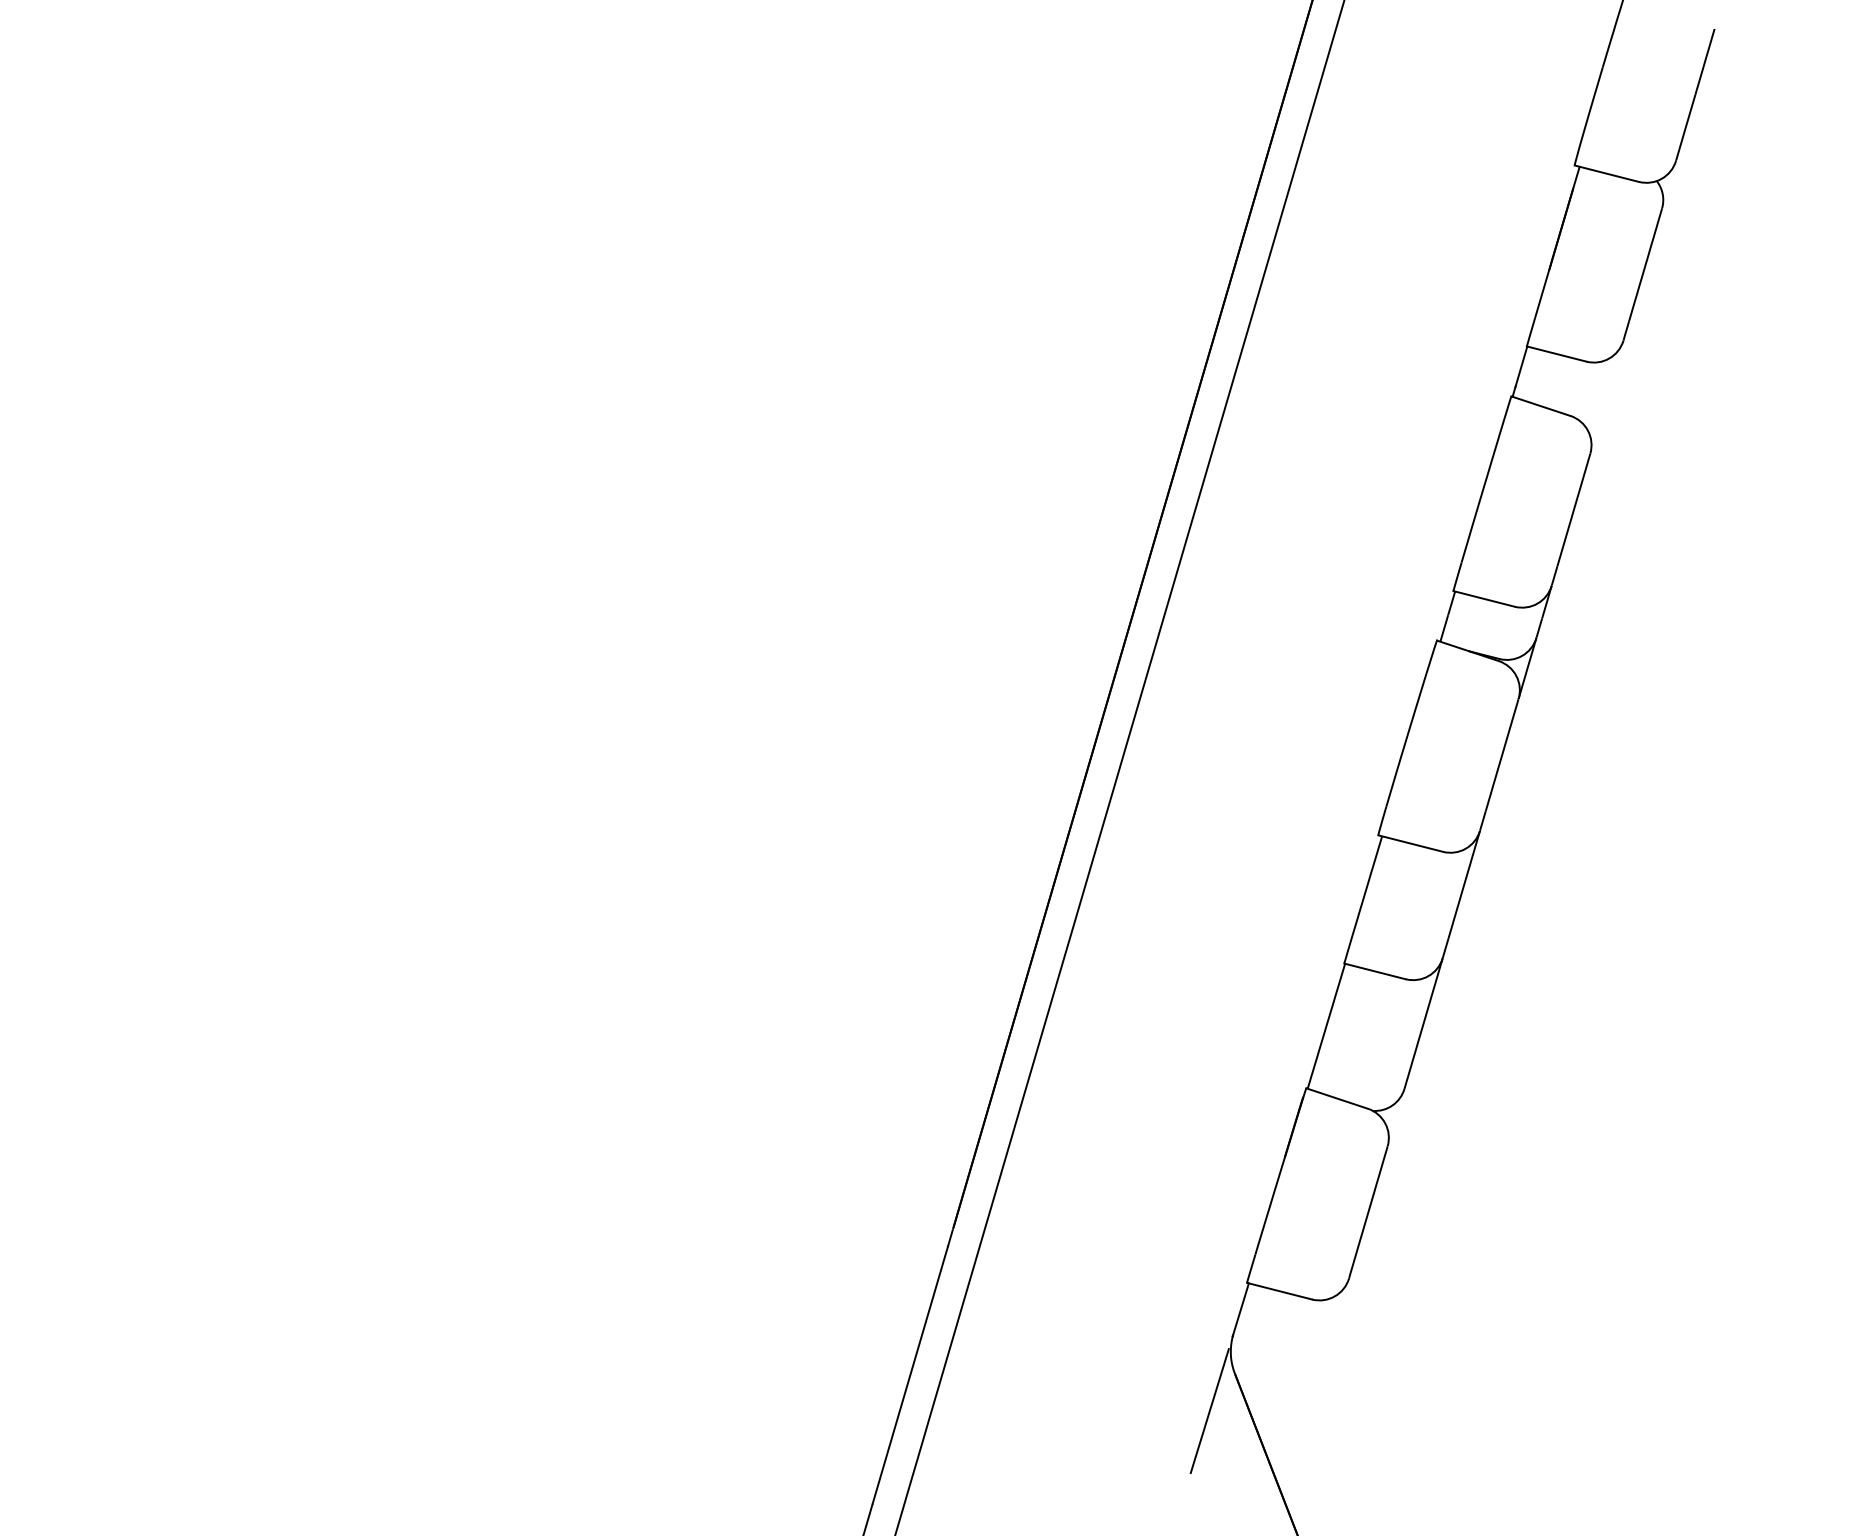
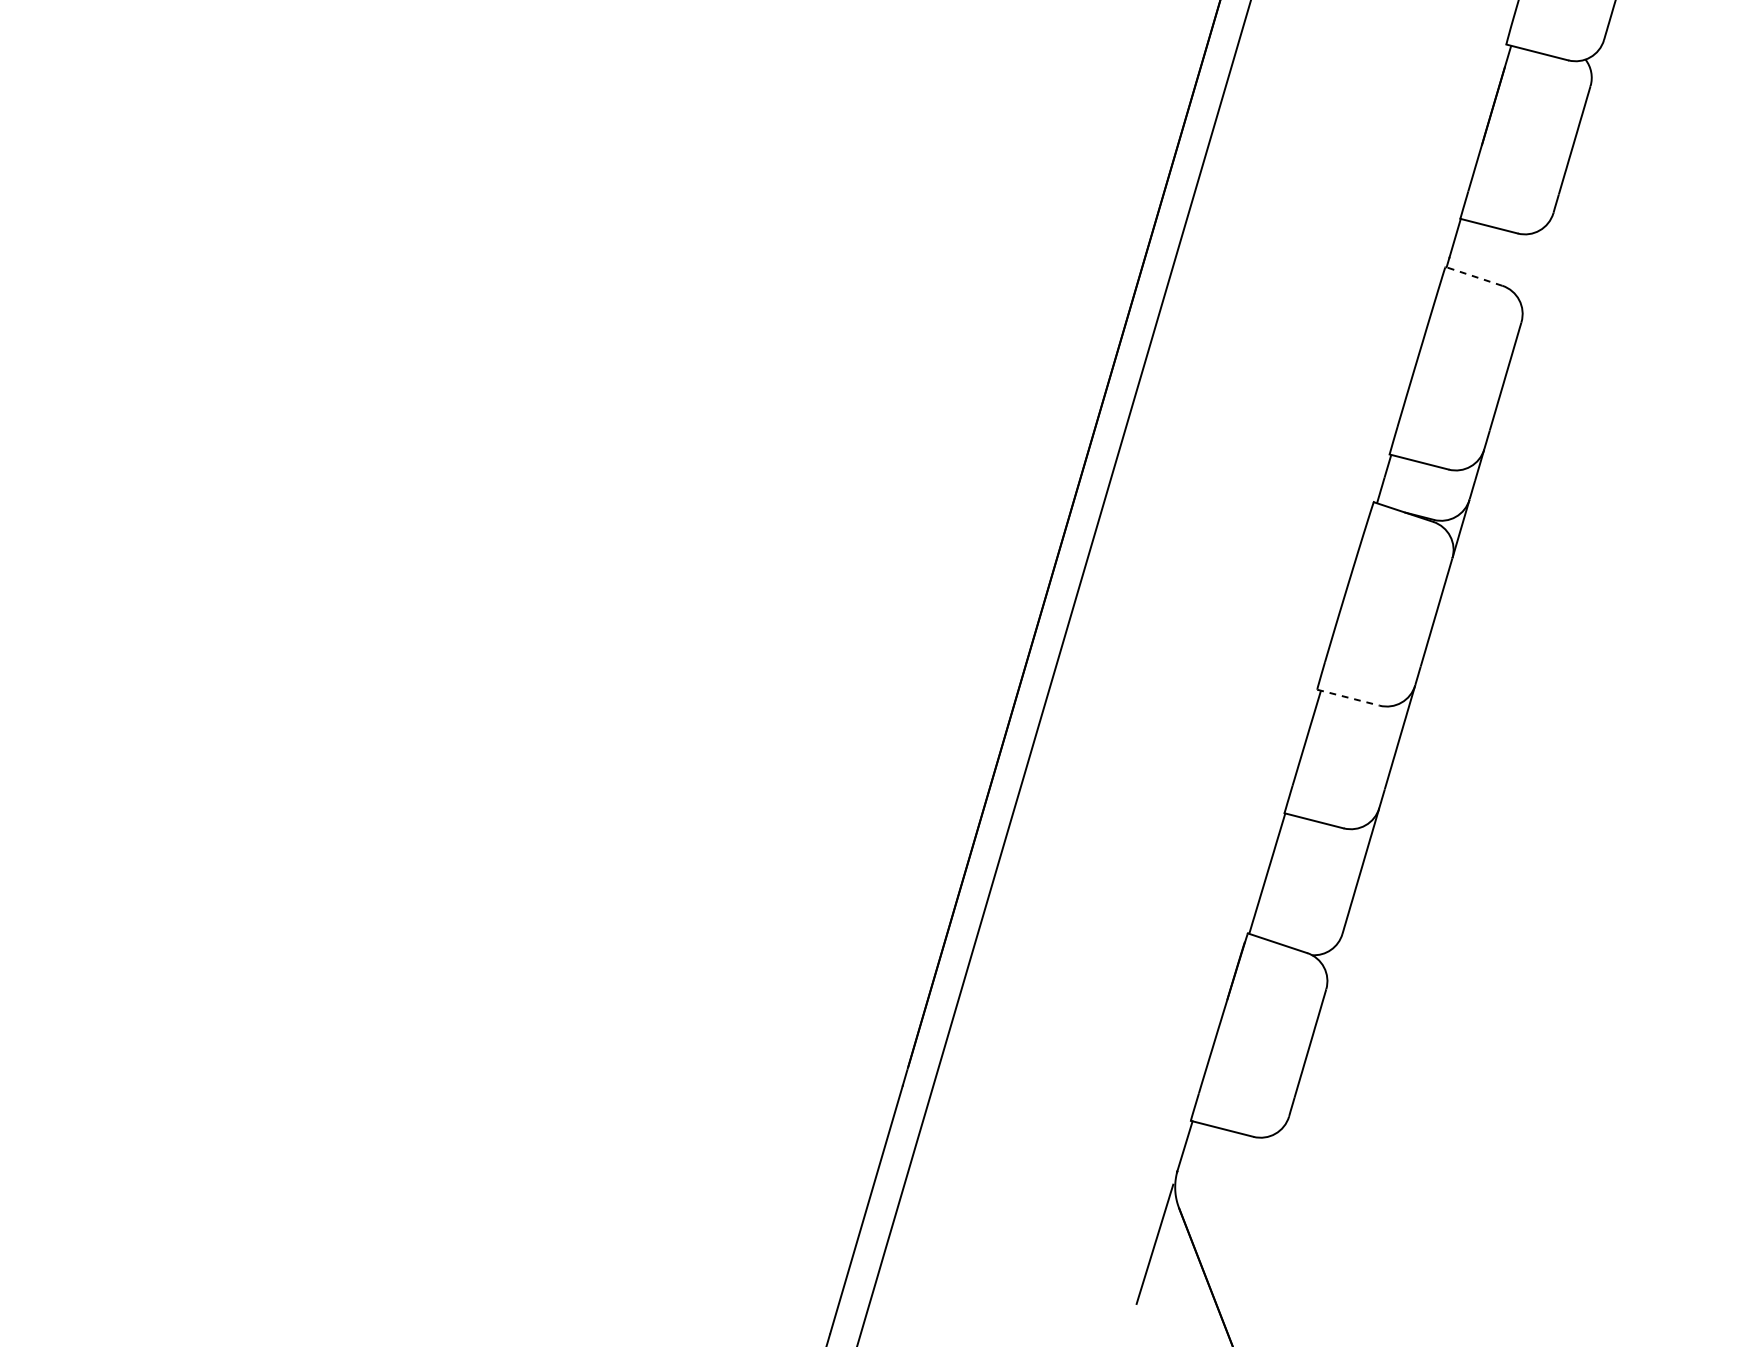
line: (1540, 406) -> (1473, 276), solid -> dashed
line: (1411, 843) -> (1349, 697), solid -> dashed

